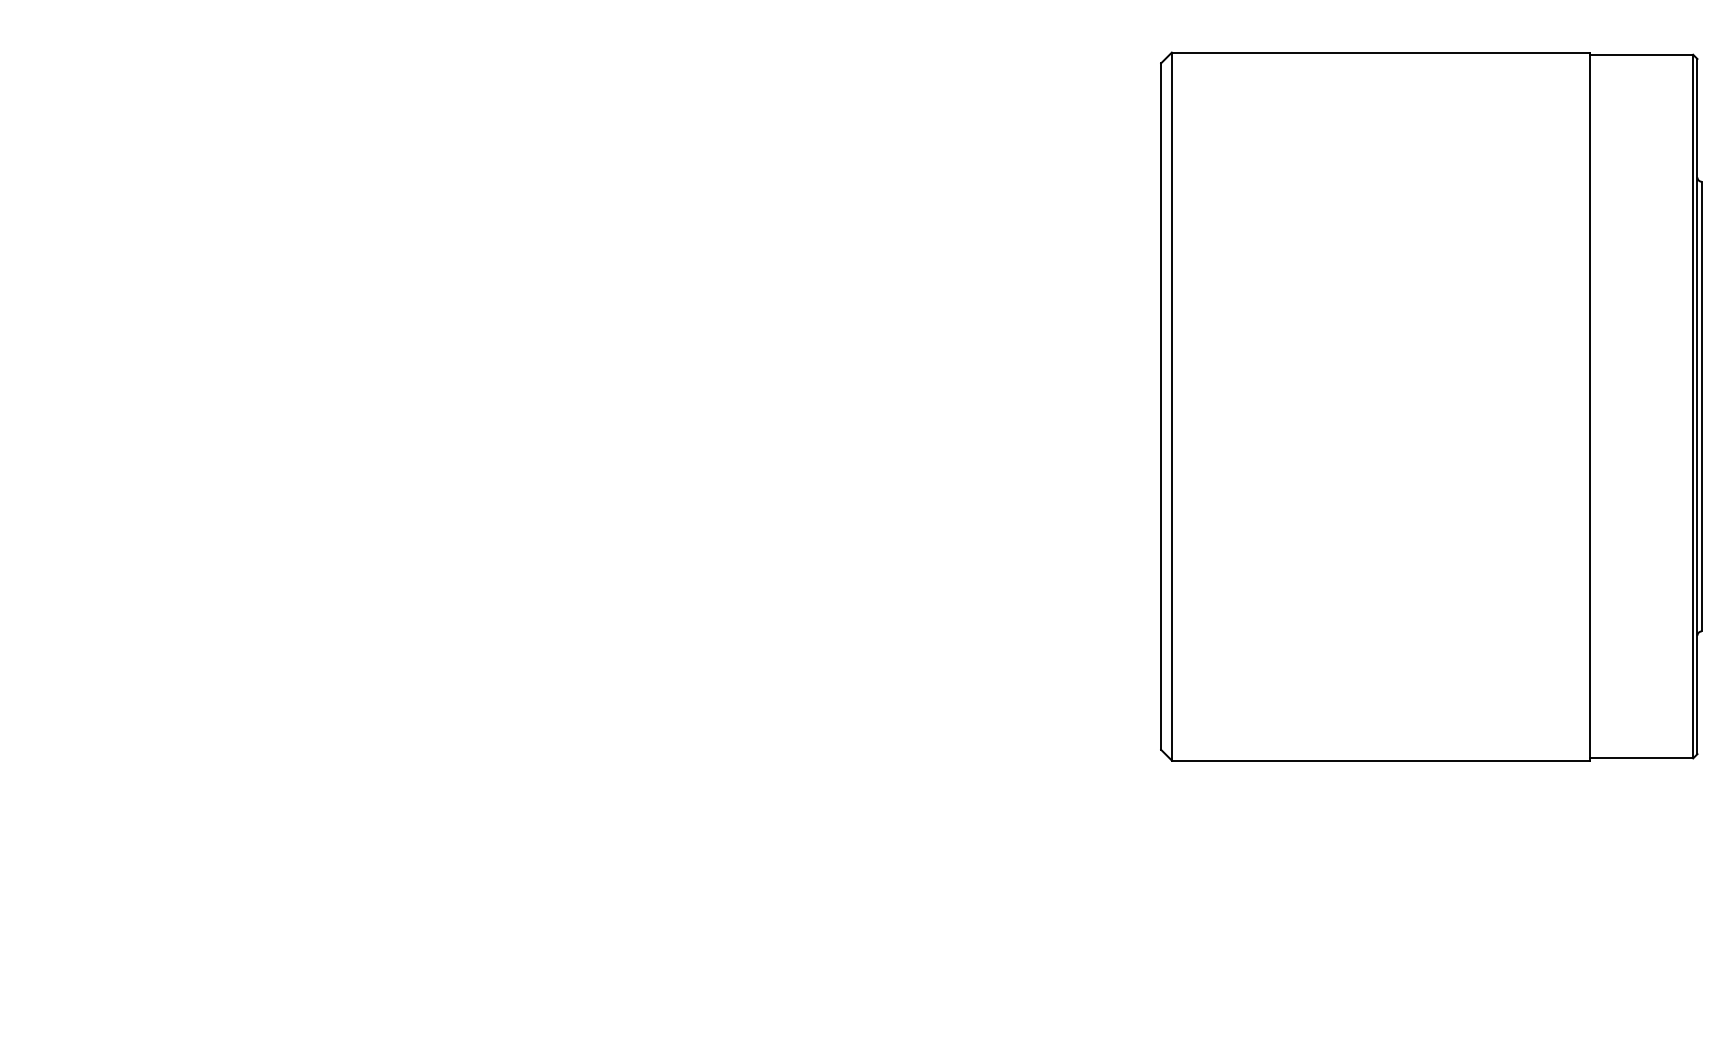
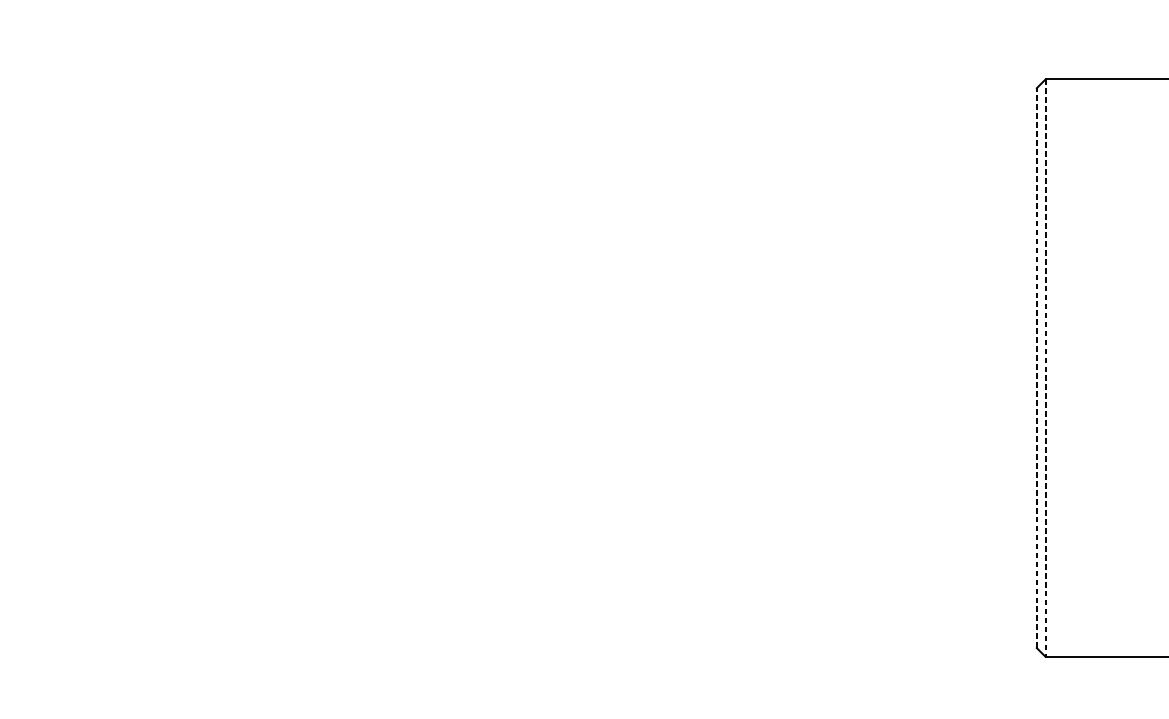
line: (1161, 406) -> (1037, 368), solid -> dashed
line: (1171, 406) -> (1045, 368), solid -> dashed

